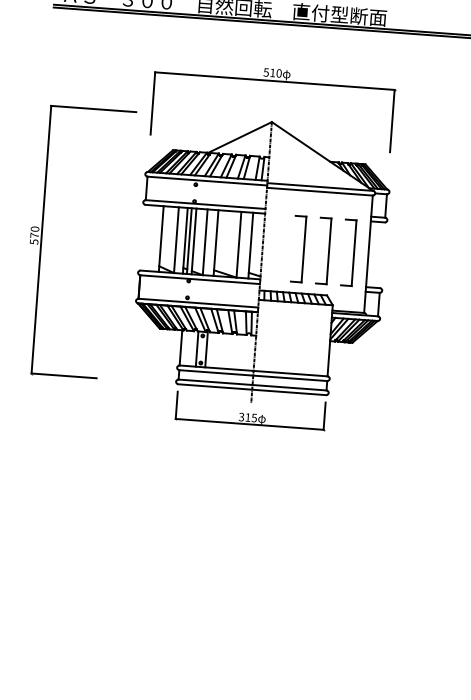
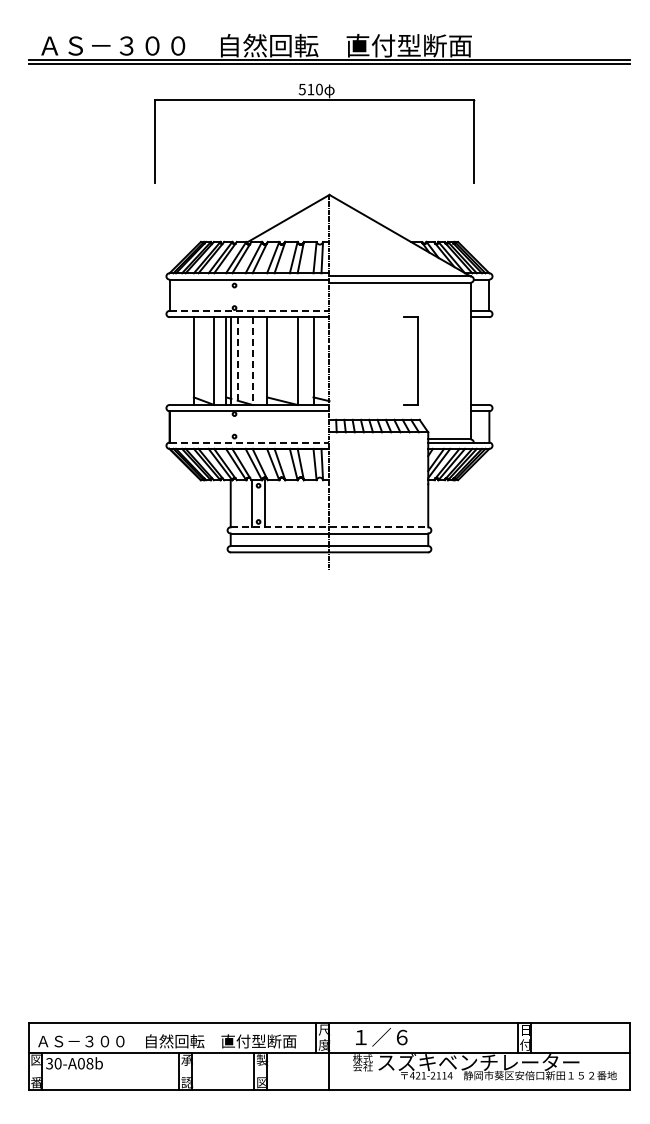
part: (274, 81) -> (314, 100), moved
line: (205, 204) -> (249, 310), solid -> dashed
part: (41, 239) -> (35, 373), removed
line: (193, 241) -> (237, 361), solid -> dashed
line: (205, 242) -> (252, 361), solid -> dashed
part: (303, 249) -> (384, 360), removed
part: (353, 252) -> (450, 360), removed
line: (198, 303) -> (249, 442), solid -> dashed
line: (253, 371) -> (329, 527), solid -> dashed
part: (250, 410) -> (329, 580), removed

